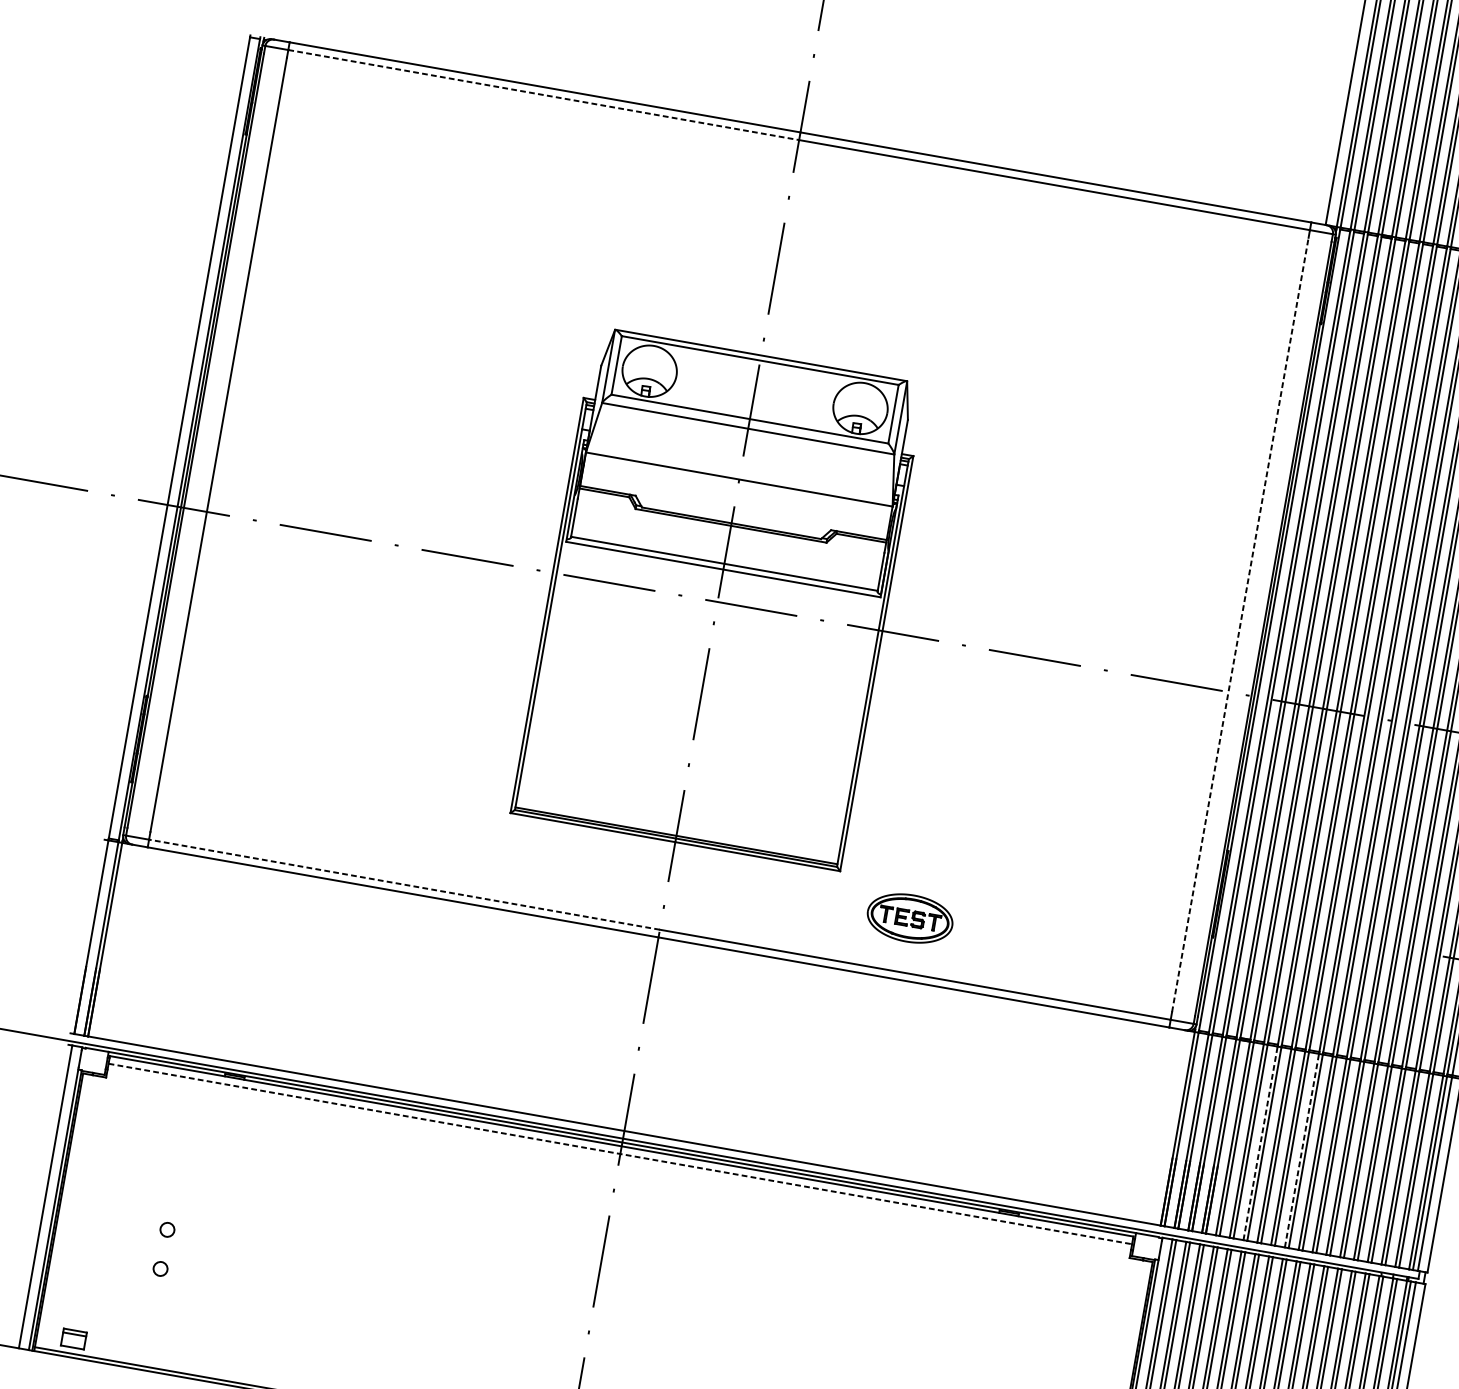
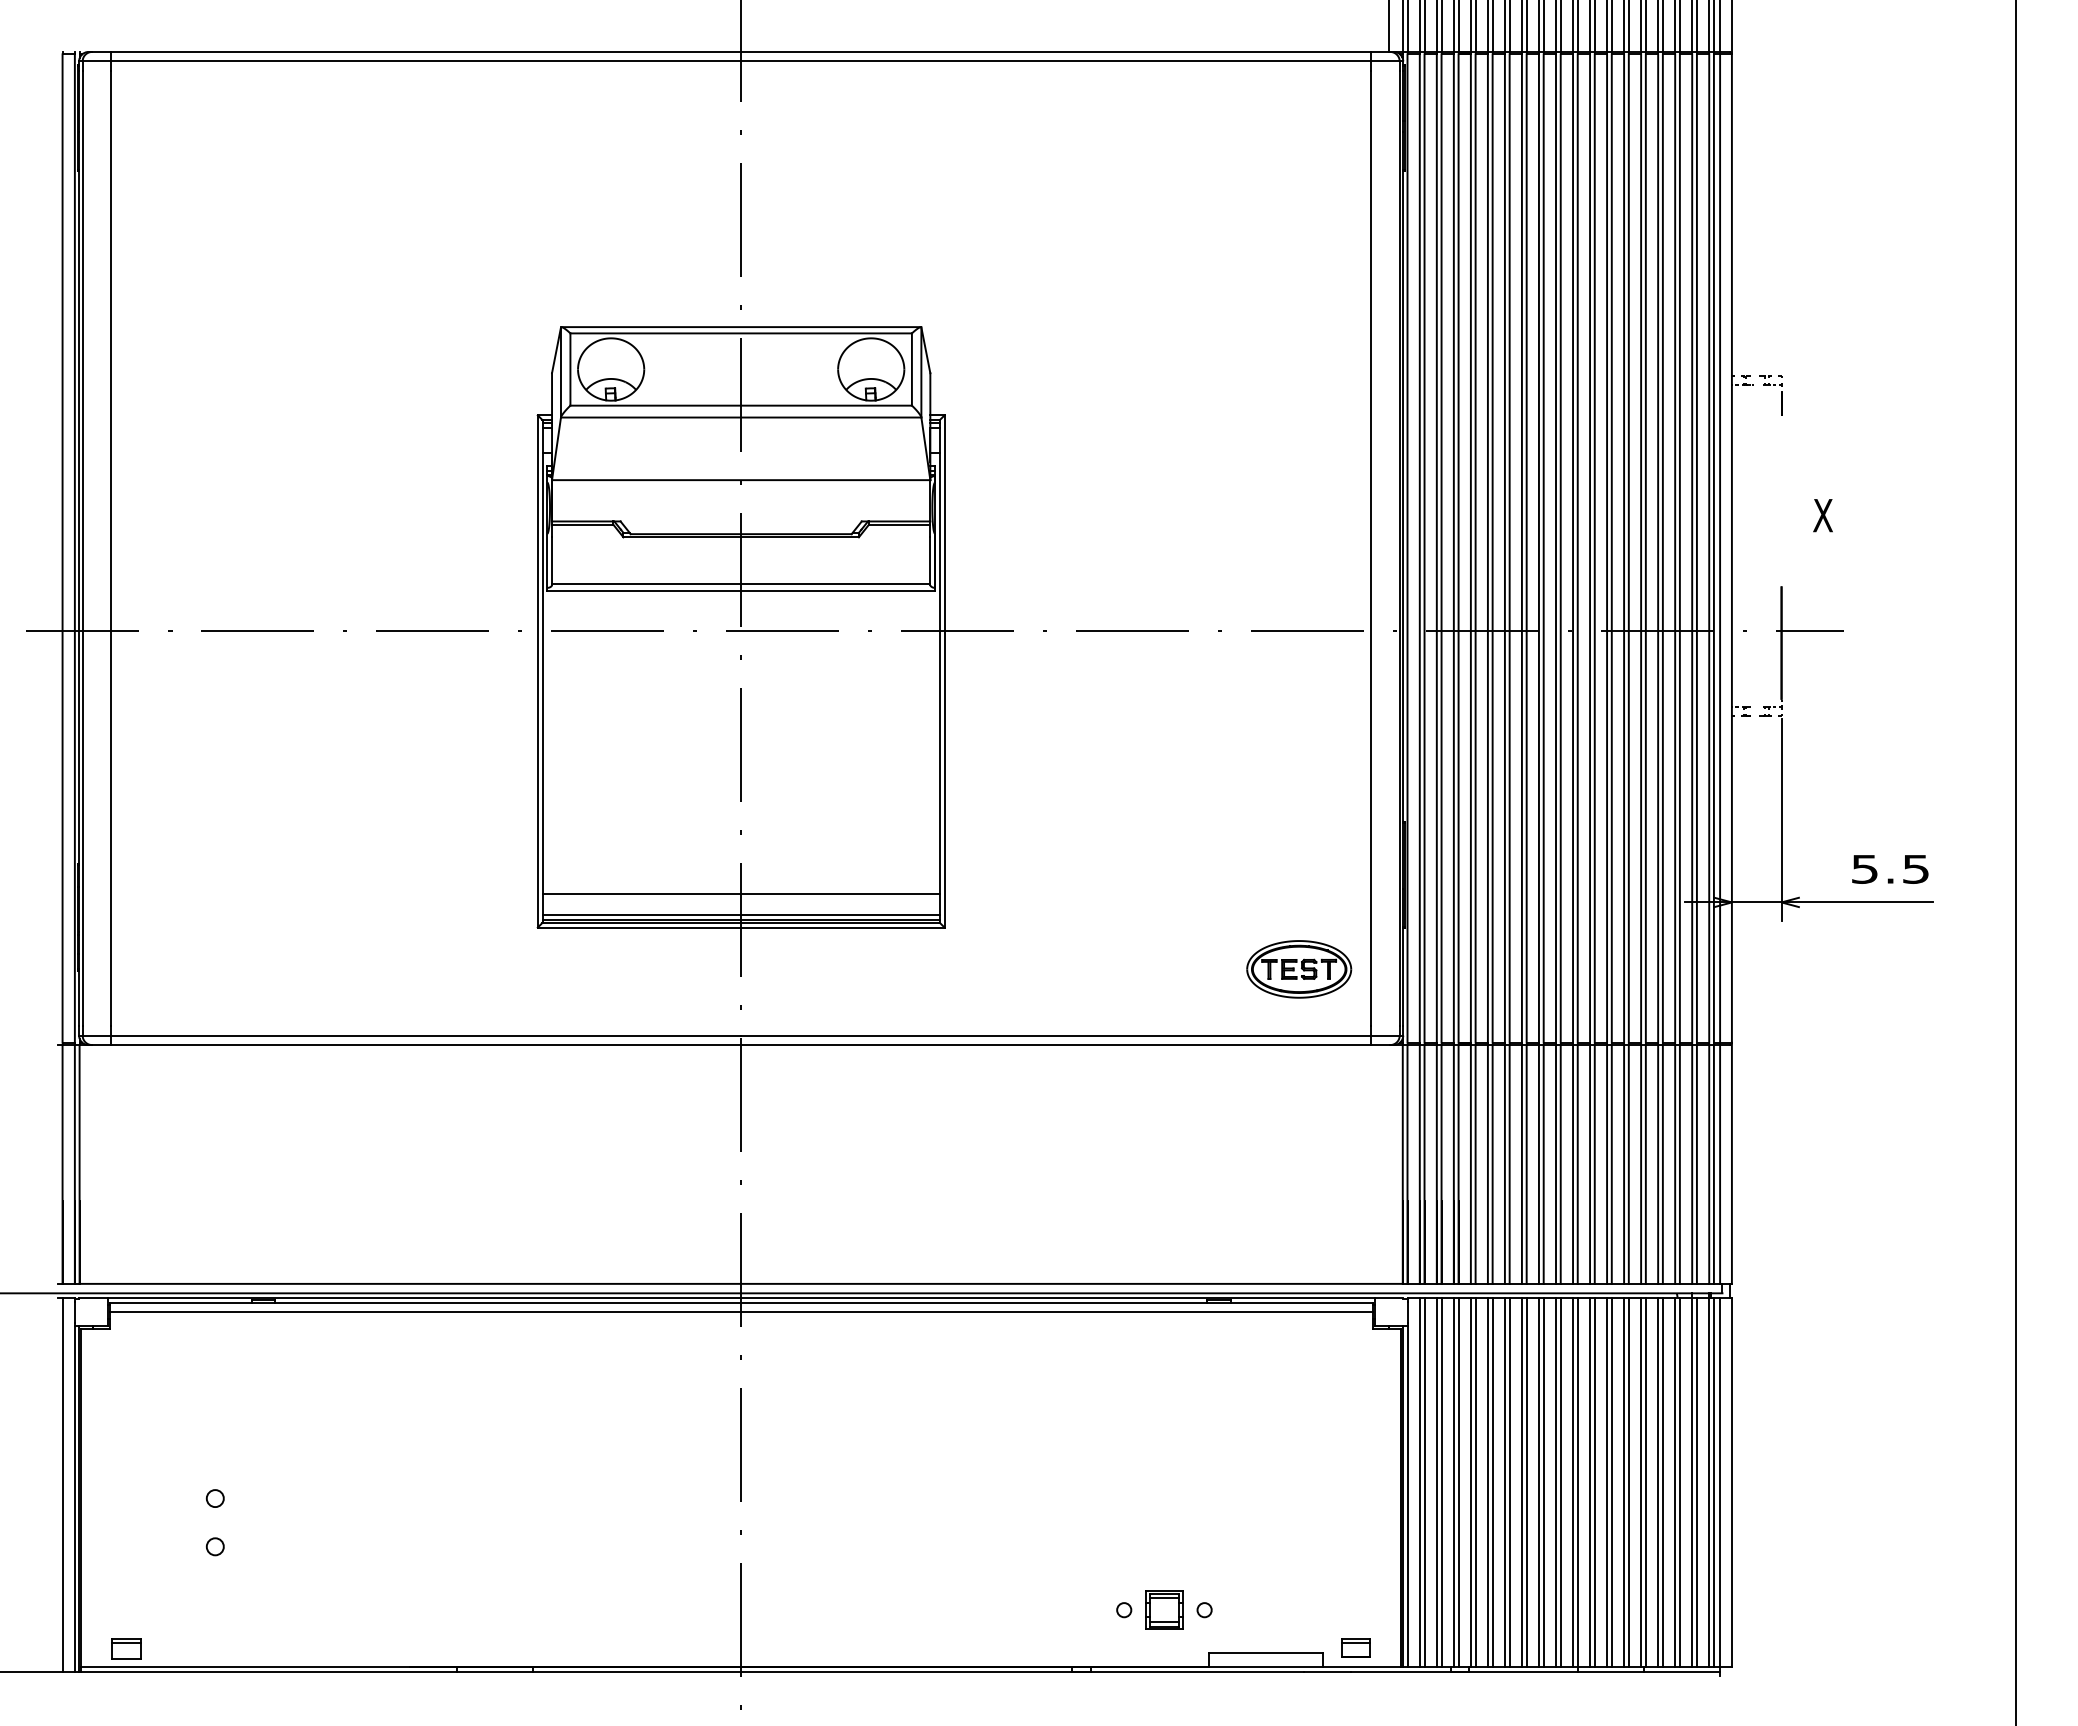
line: (544, 95) -> (426, 61), dashed -> solid
line: (1240, 625) -> (1371, 548), dashed -> solid
line: (679, 815) -> (740, 894), added
line: (676, 832) -> (740, 915), added
line: (404, 884) -> (425, 1035), dashed -> solid
part: (910, 918) -> (1299, 969), moved
line: (1260, 1142) -> (1504, 1163), dashed -> solid
line: (1301, 1149) -> (1555, 1163), dashed -> solid
line: (620, 1154) -> (741, 1312), dashed -> solid

